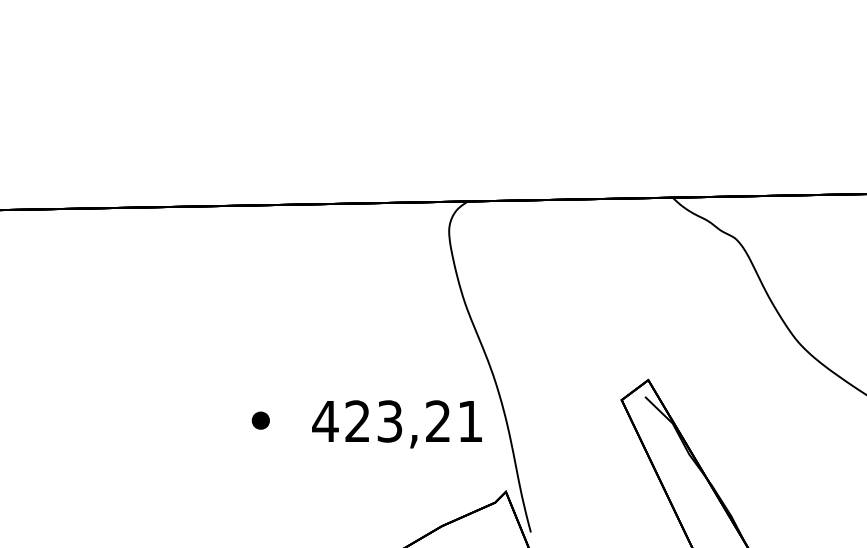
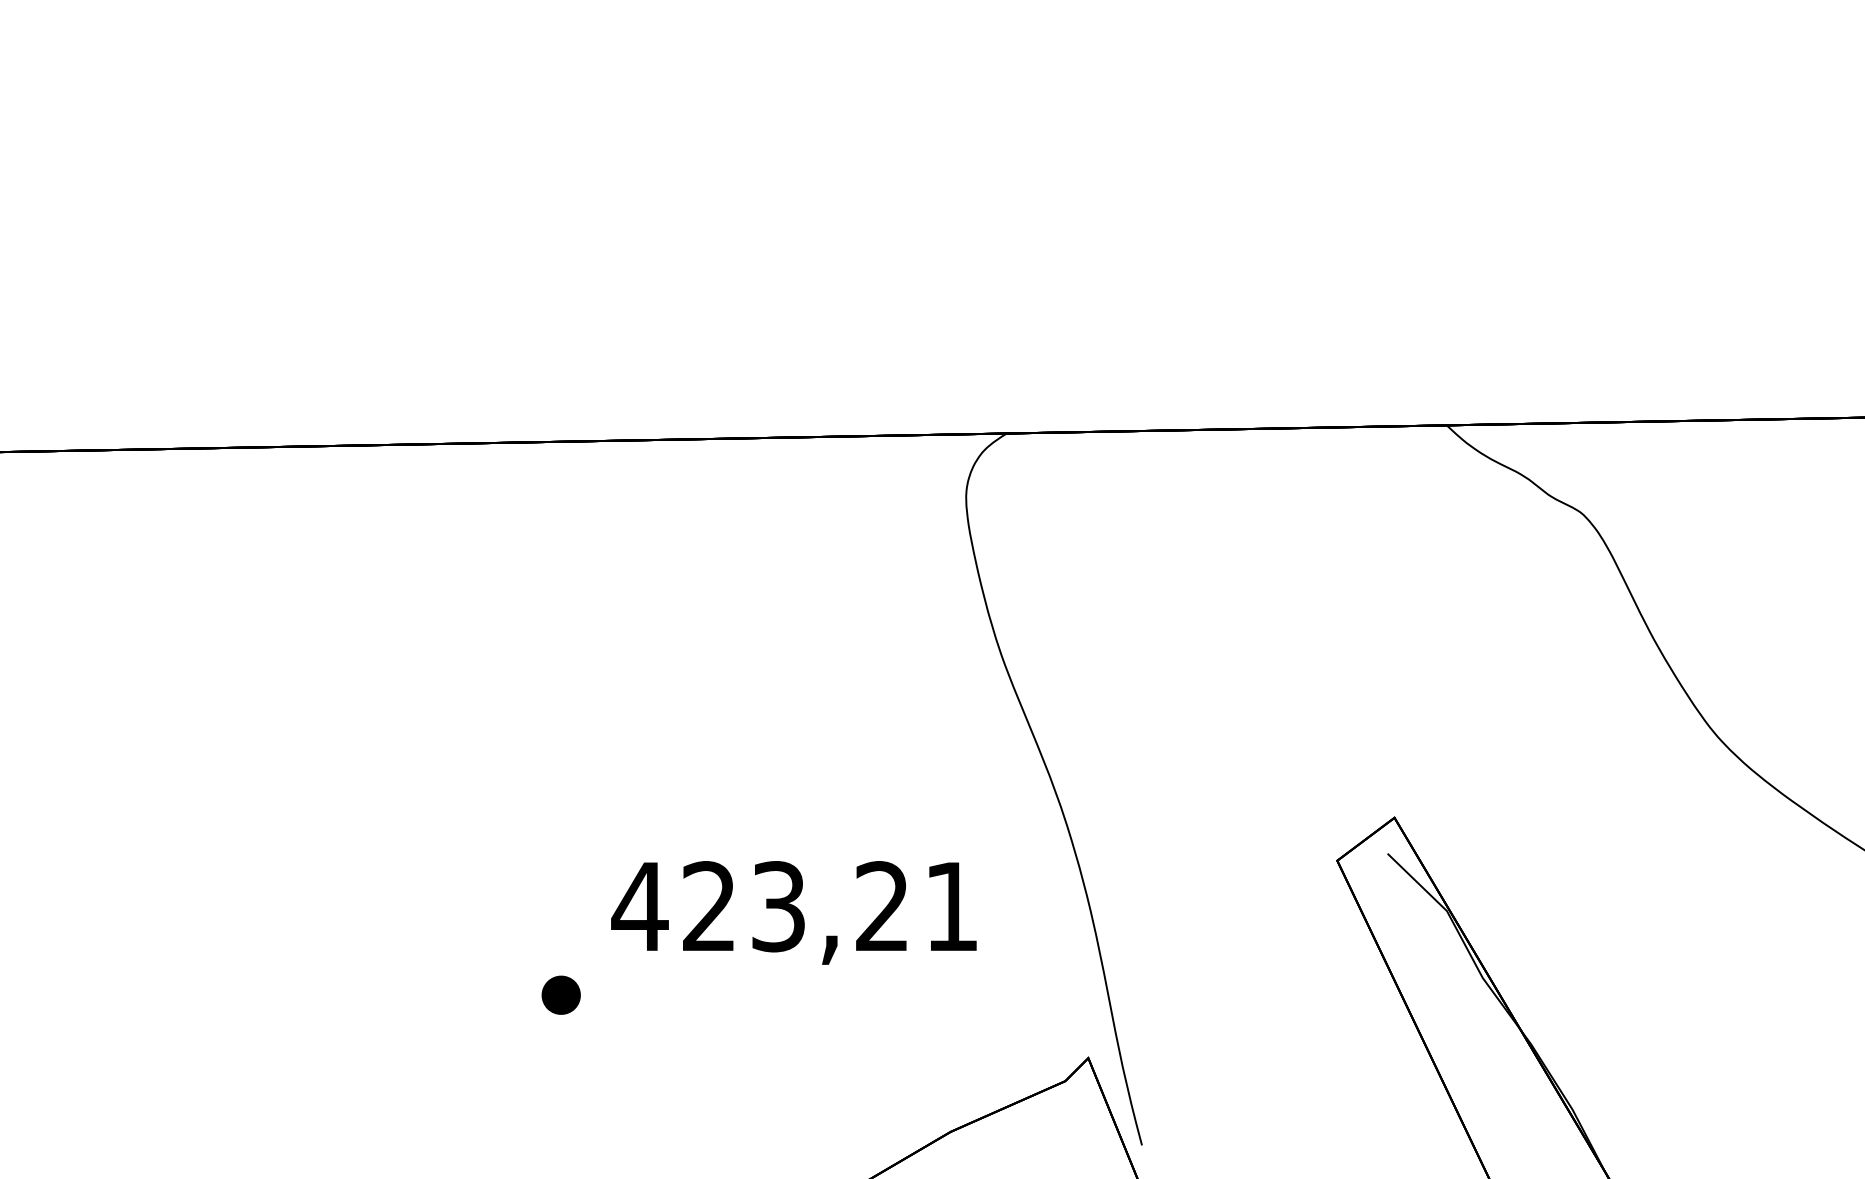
part: (260, 420) -> (560, 994), moved
text: (396, 424) -> (792, 913), moved

